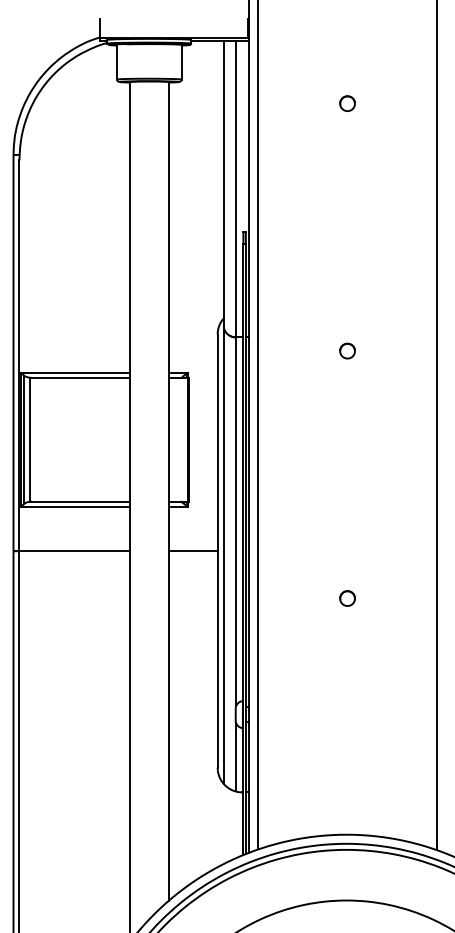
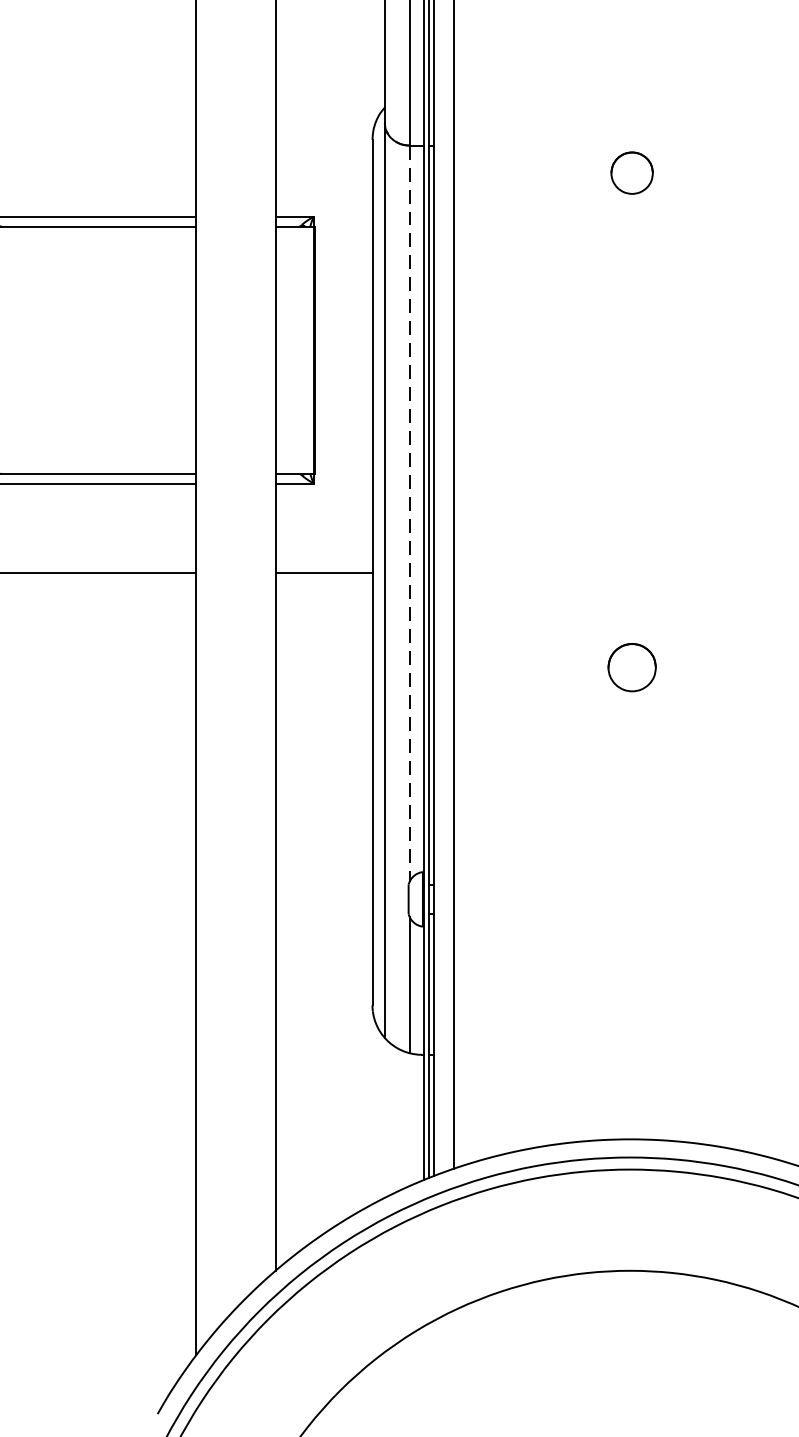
part: (347, 350) -> (631, 171), size x1.4
line: (236, 522) -> (410, 515), solid -> dashed
part: (347, 598) -> (631, 667), size x1.6

